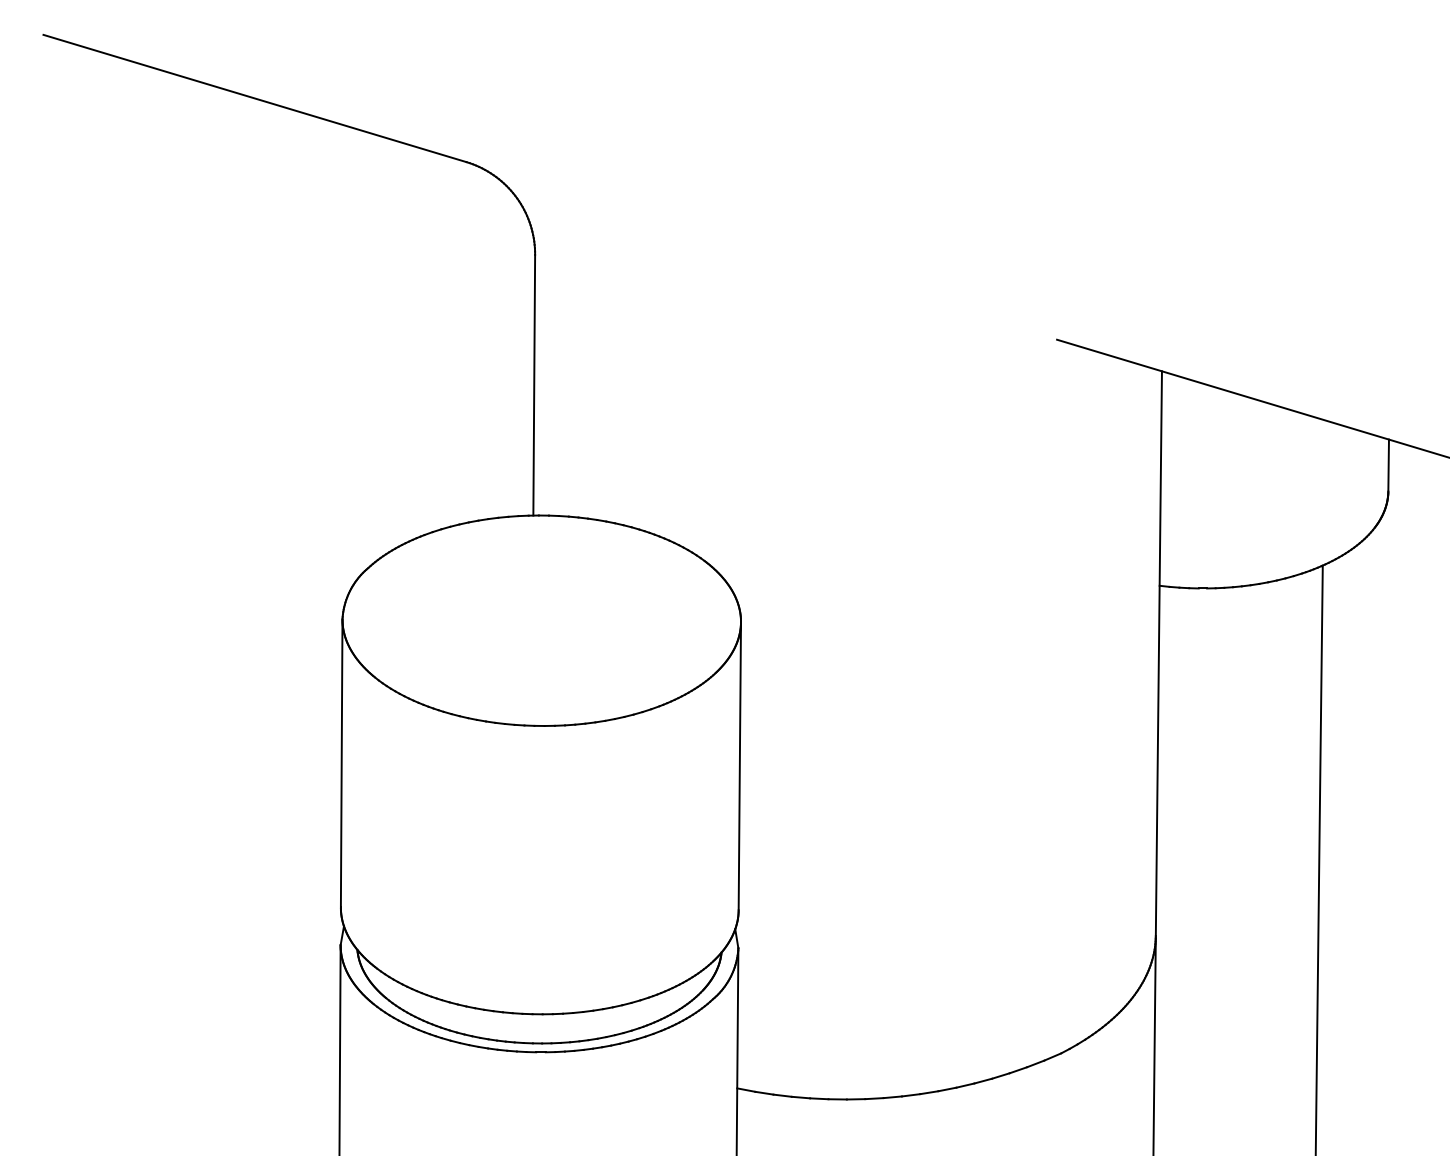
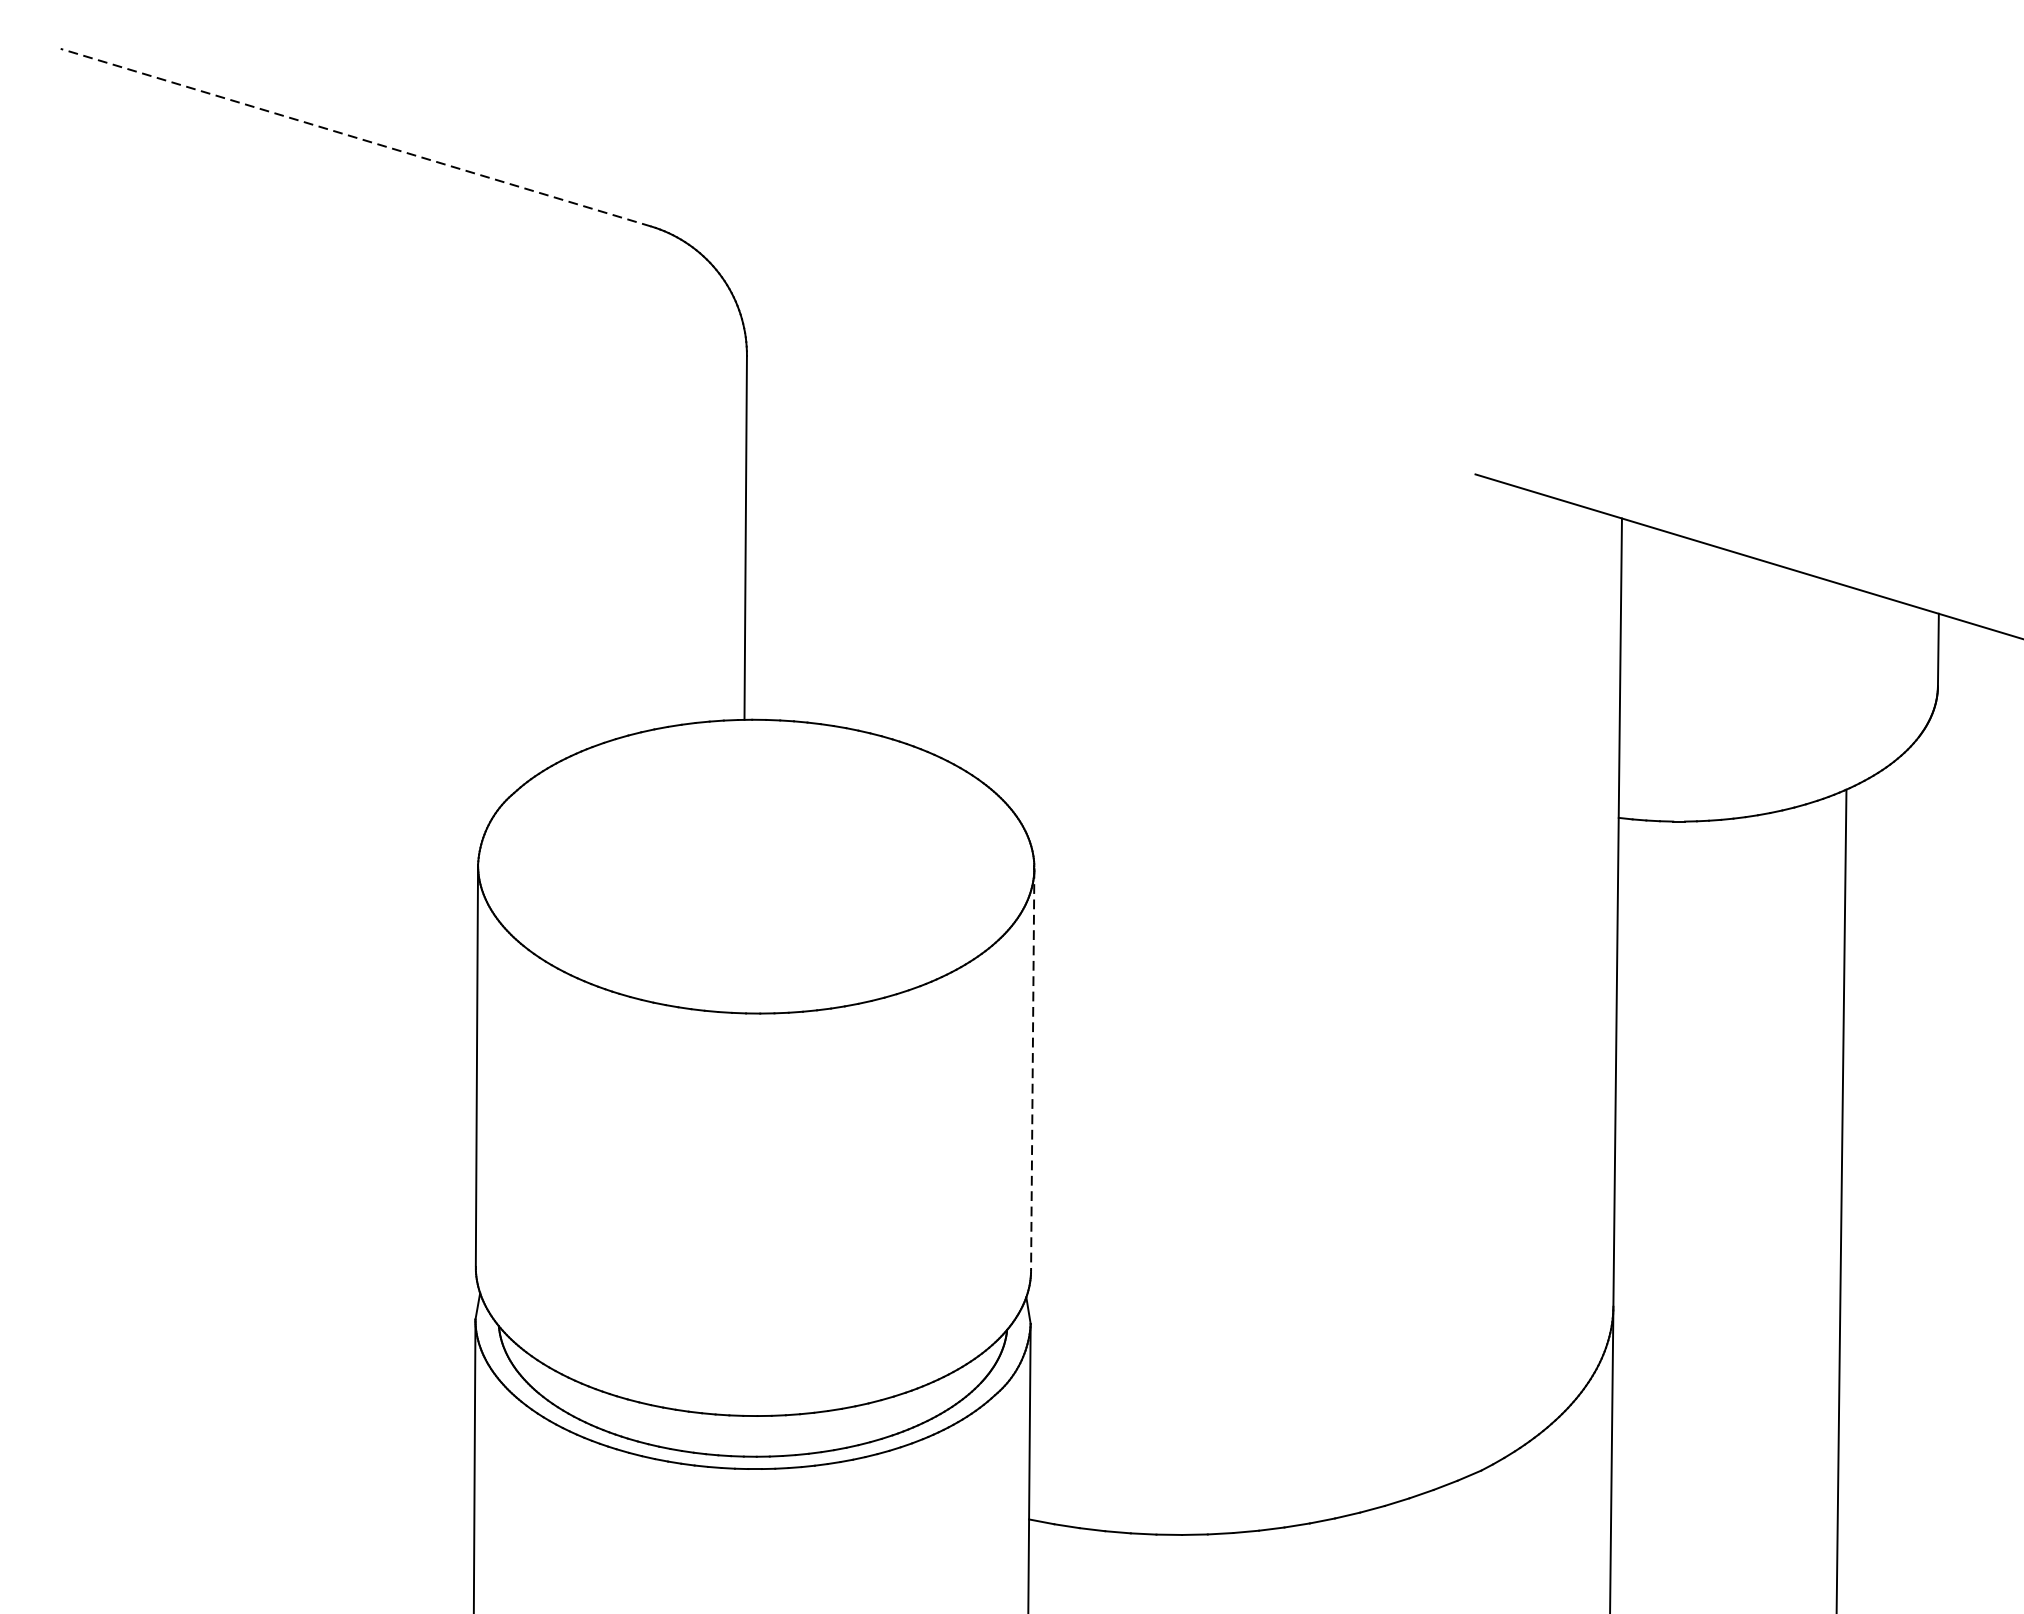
line: (255, 98) -> (356, 137), solid -> dashed
line: (739, 766) -> (1032, 1070), solid -> dashed

